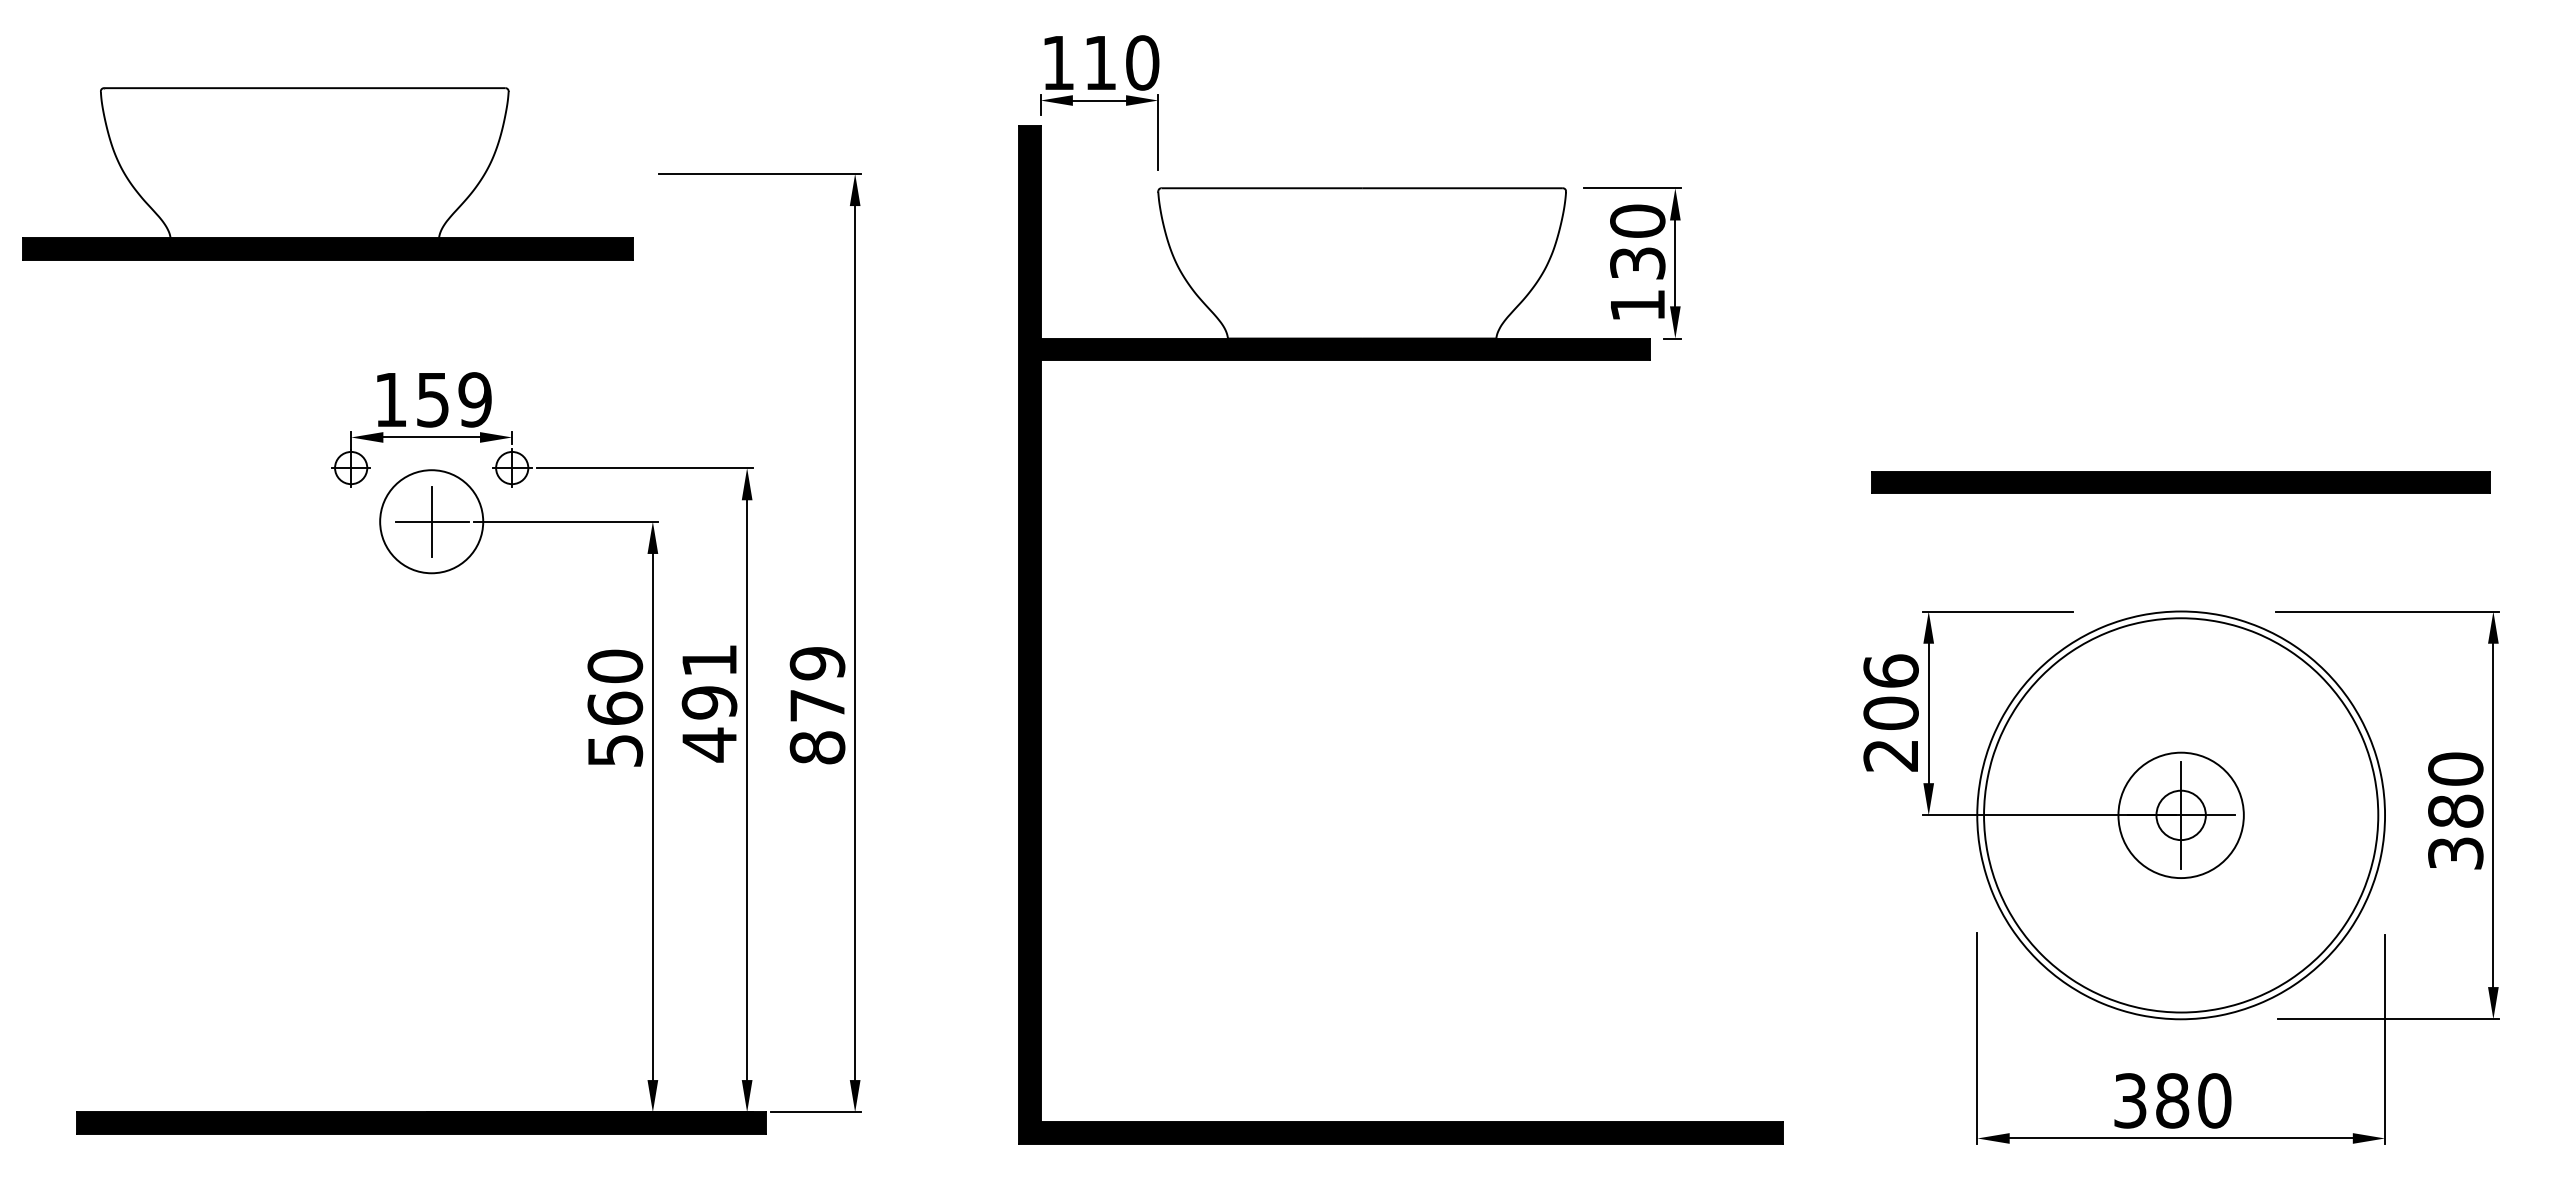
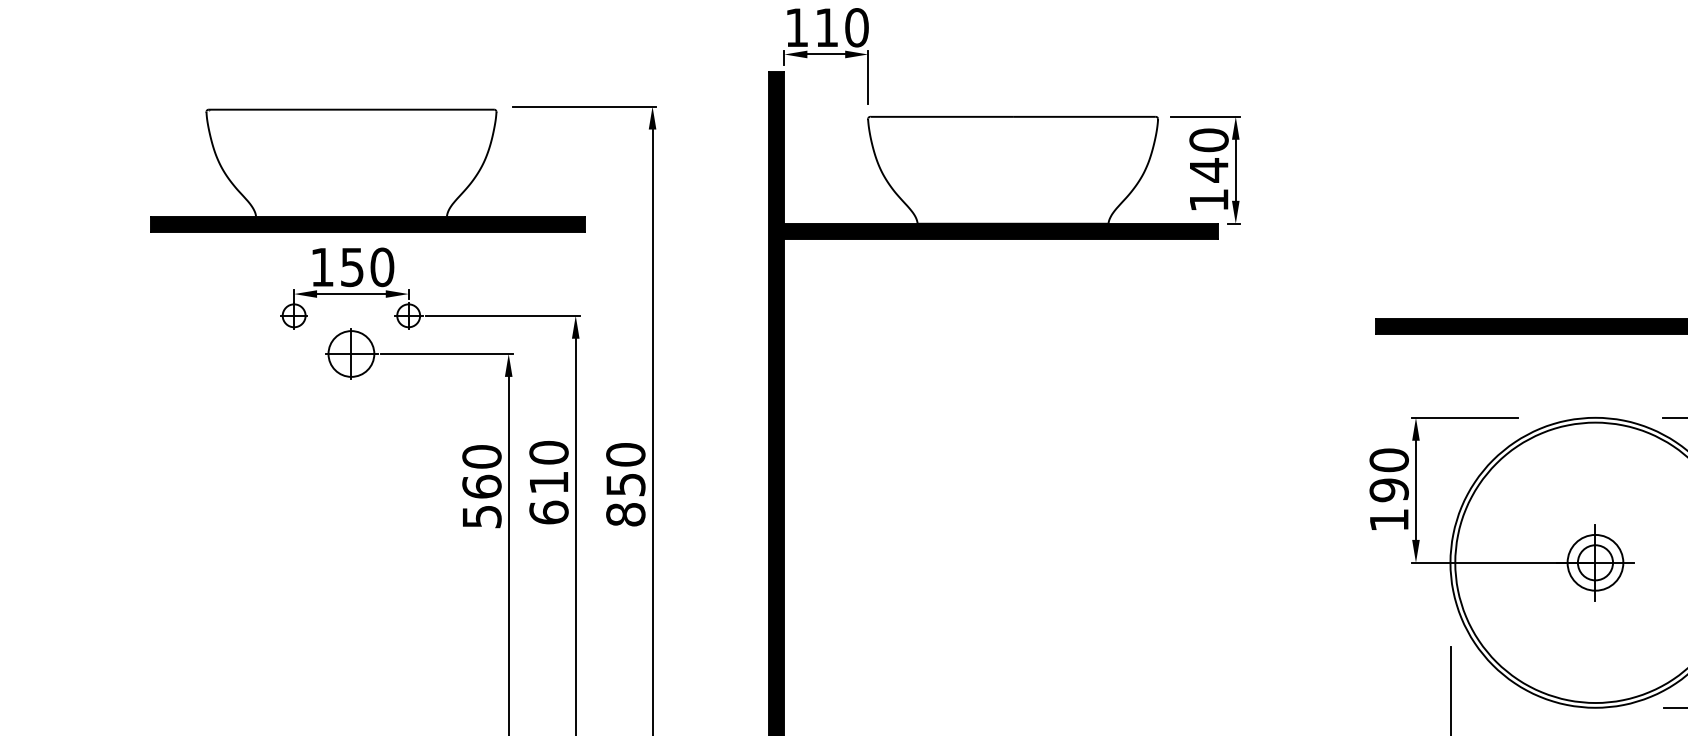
part: (327, 173) -> (367, 170), moved
text: (1637, 263) -> (1208, 170), 130 -> 140
text: (474, 399) -> (381, 267), 159 -> 150
circle: (431, 521) -> (351, 353), size x0.62
text: (817, 683) -> (625, 469), 879 -> 850
text: (709, 703) -> (548, 483), 491 -> 610
text: (1890, 712) -> (1388, 489), 206 -> 190
circle: (2180, 815) -> (1595, 562), size x0.62

